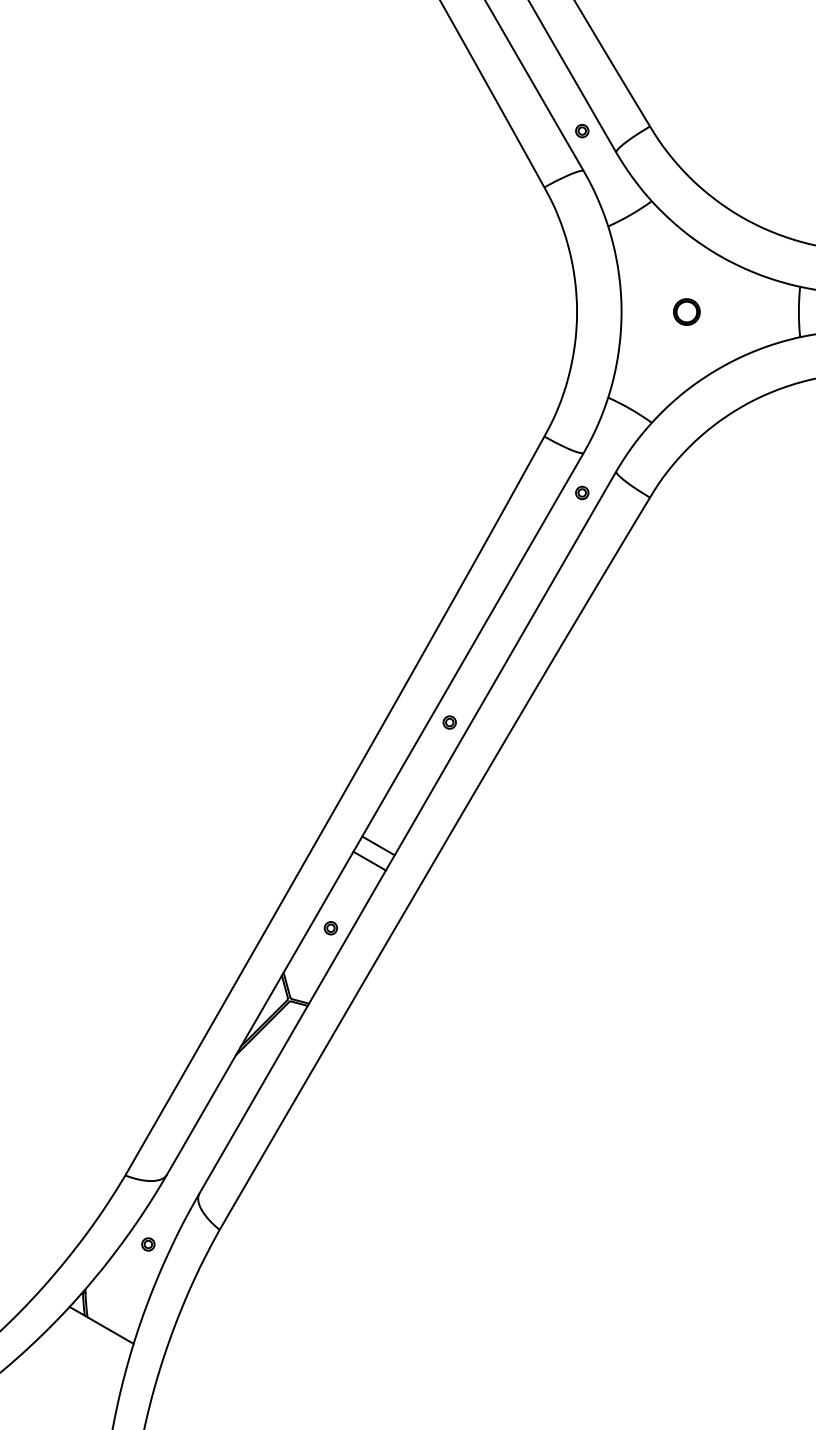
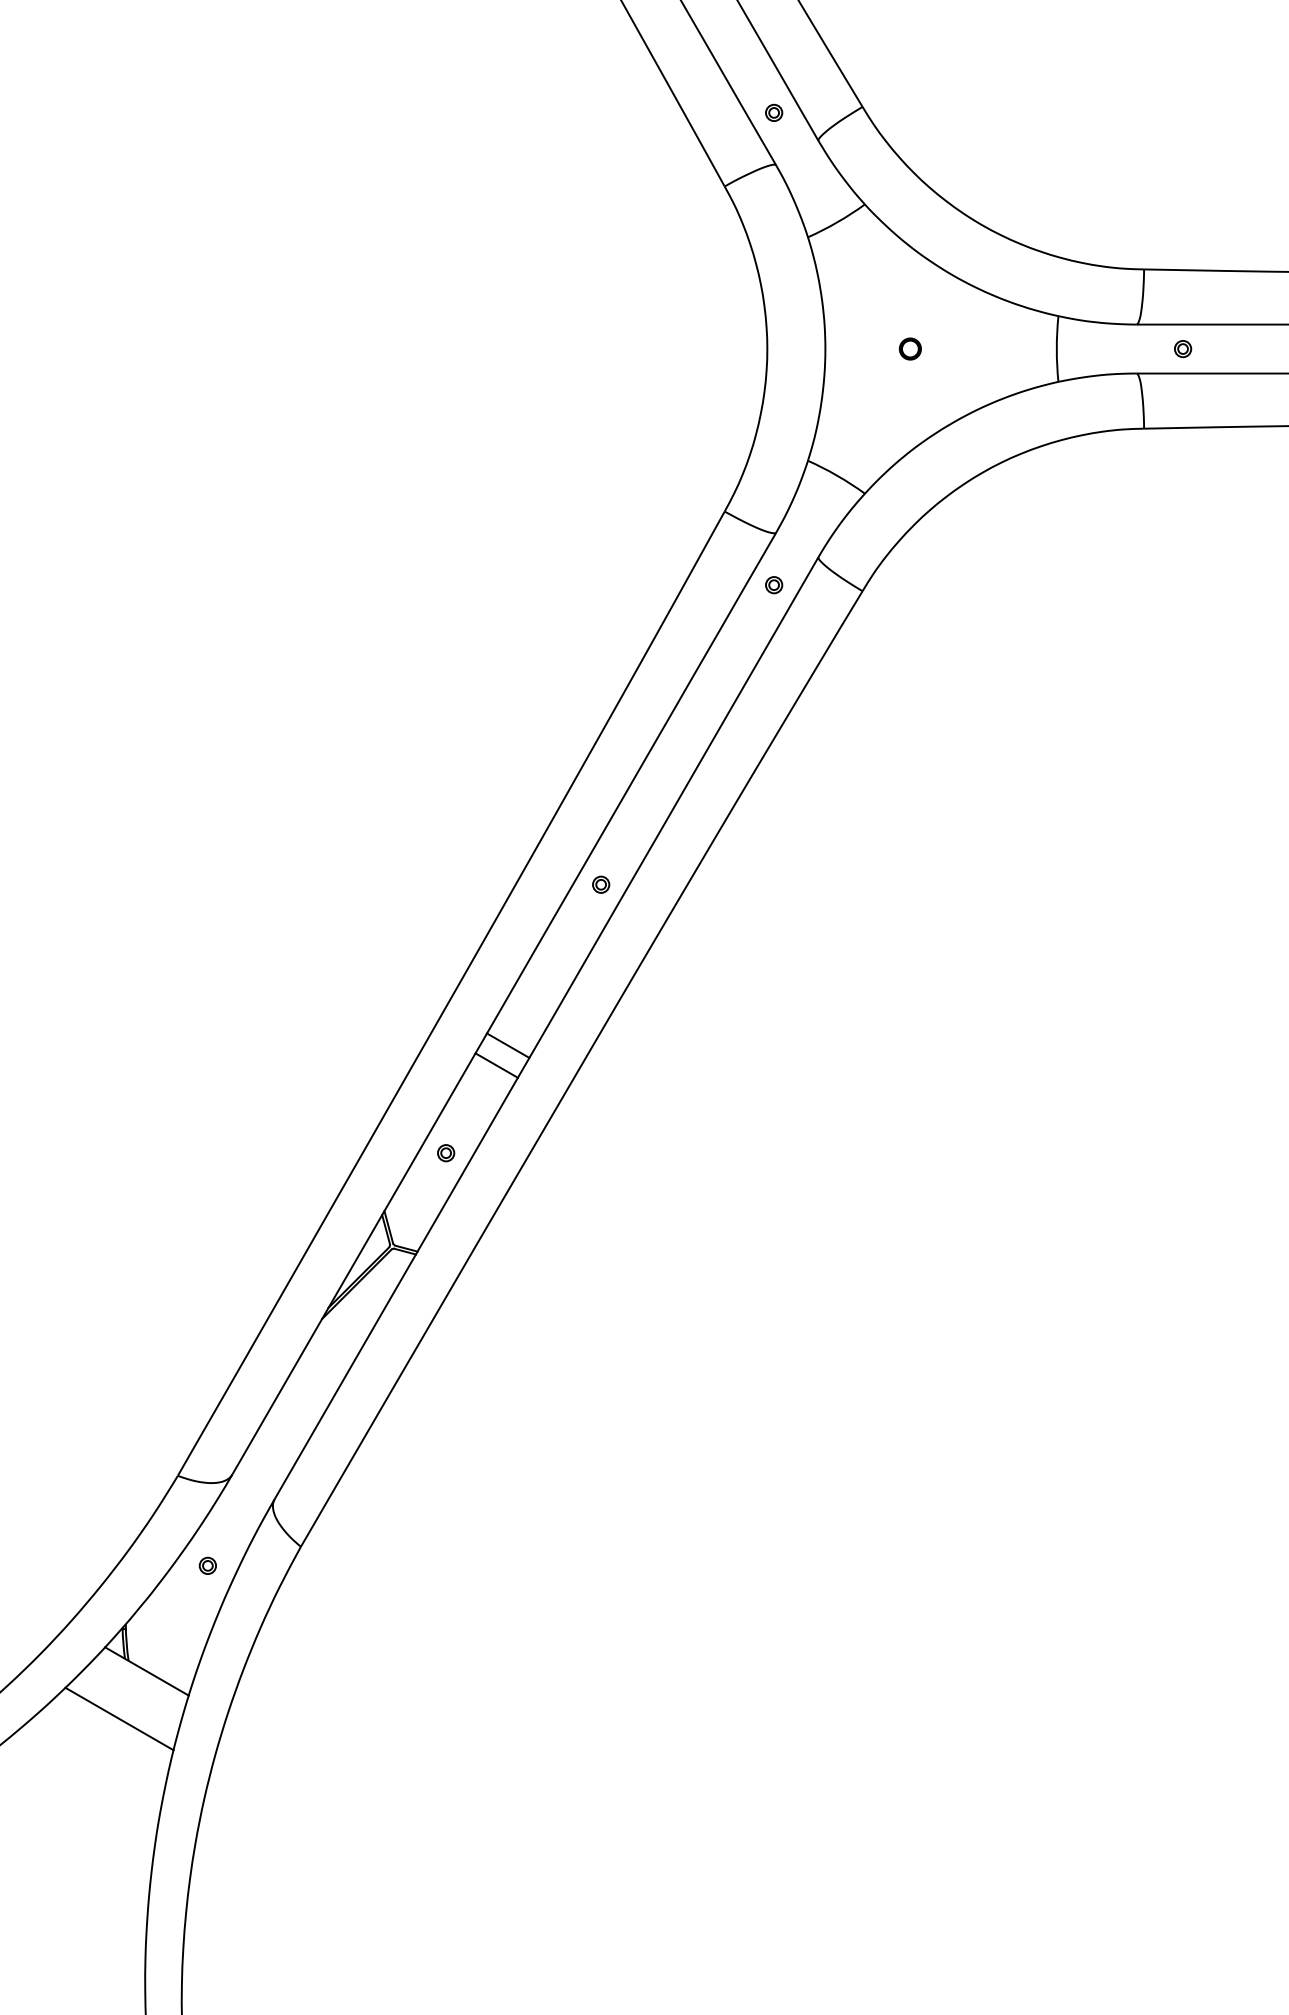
part: (686, 311) -> (909, 348), size x0.62
line: (80, 1361) -> (119, 1718), added

